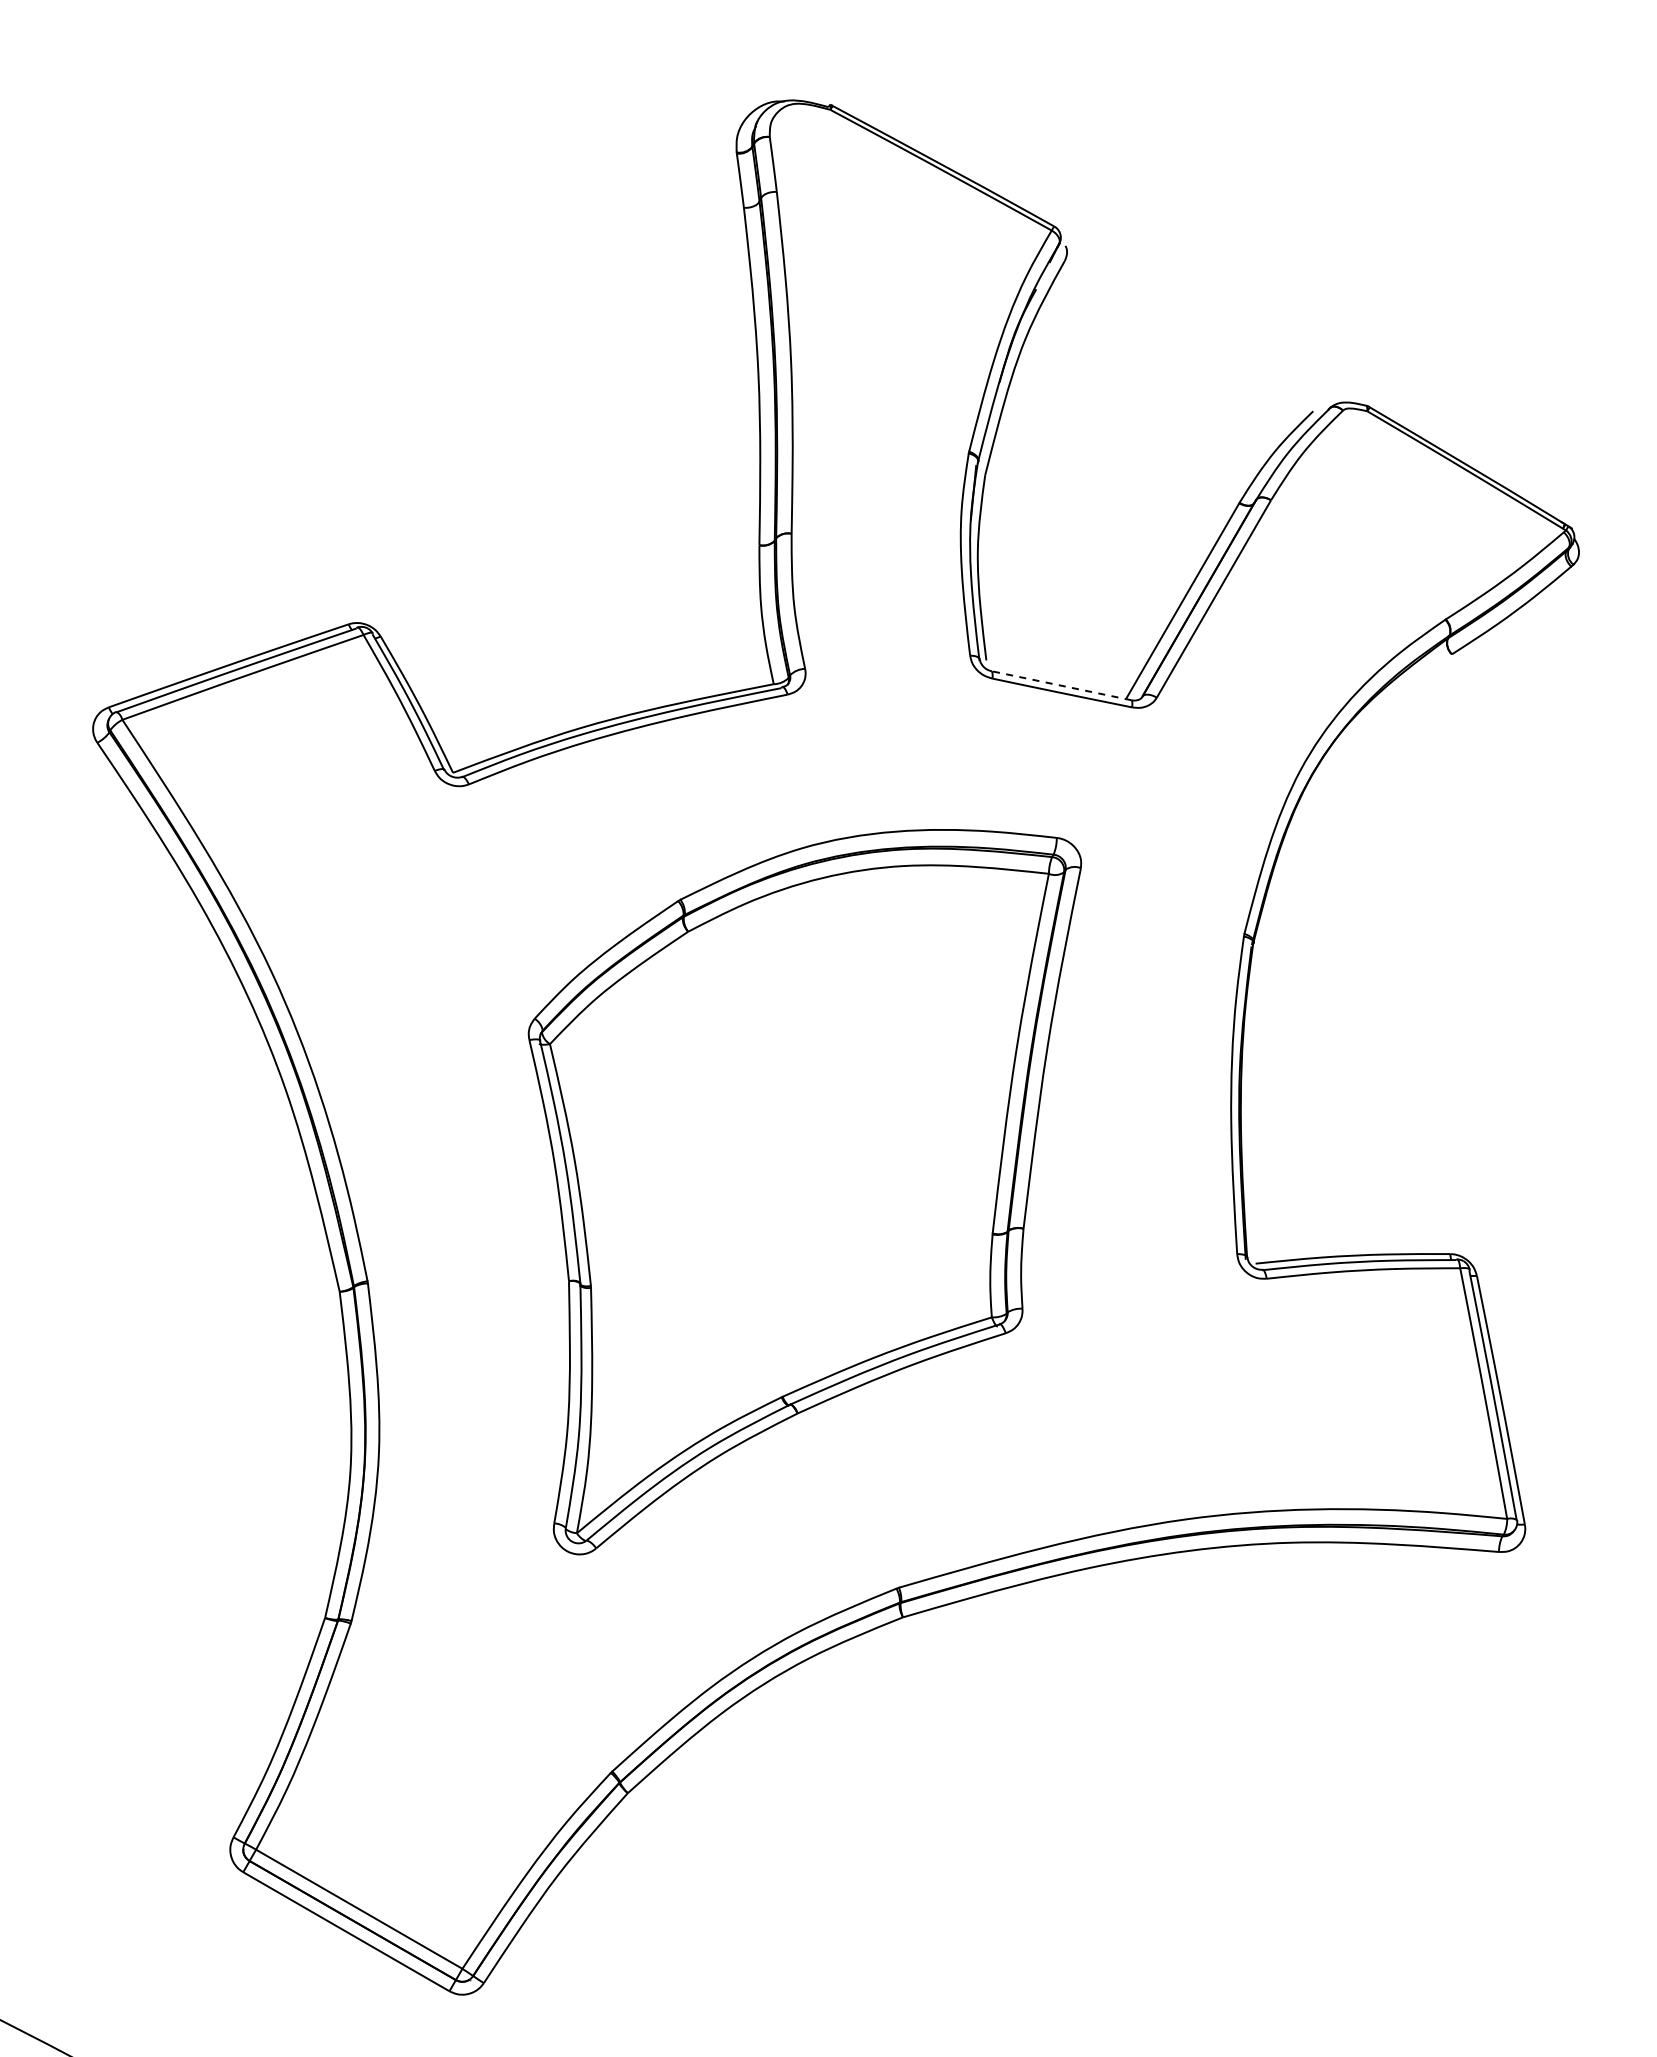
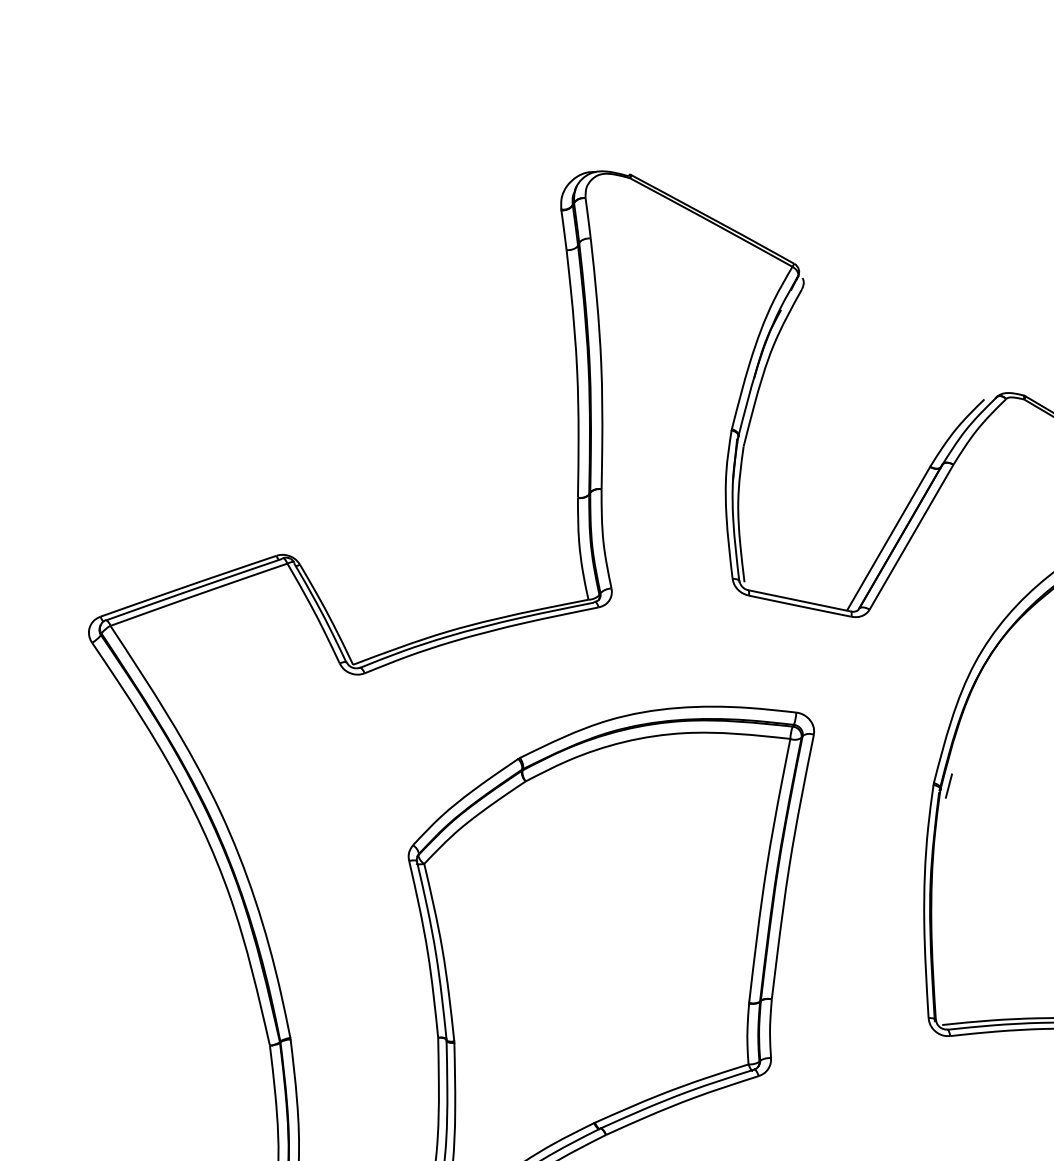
line: (1061, 685) -> (799, 600), dashed -> solid
line: (1264, 937) -> (948, 785), added

